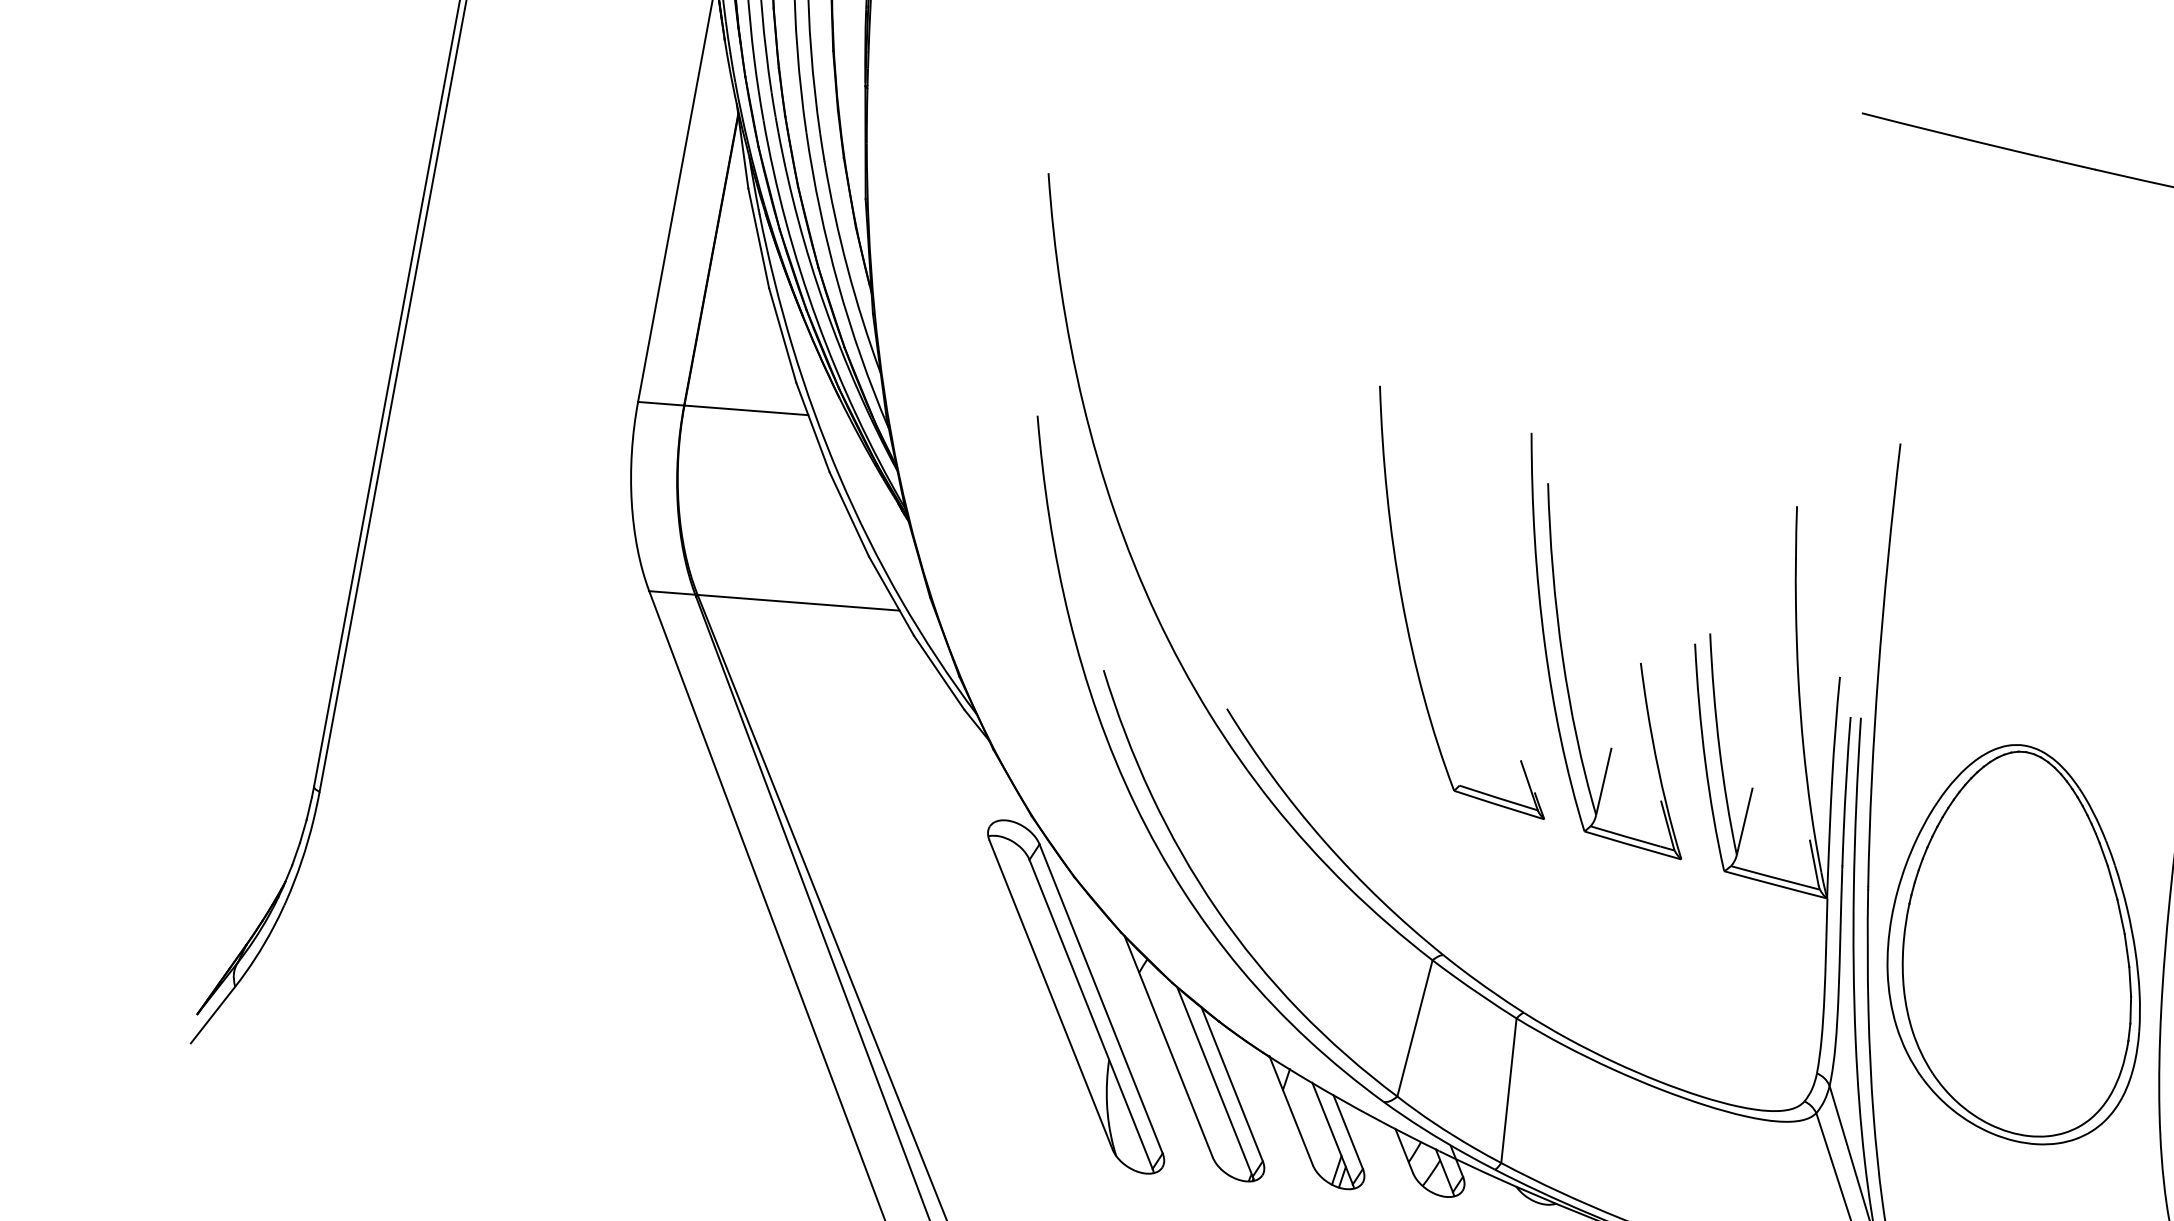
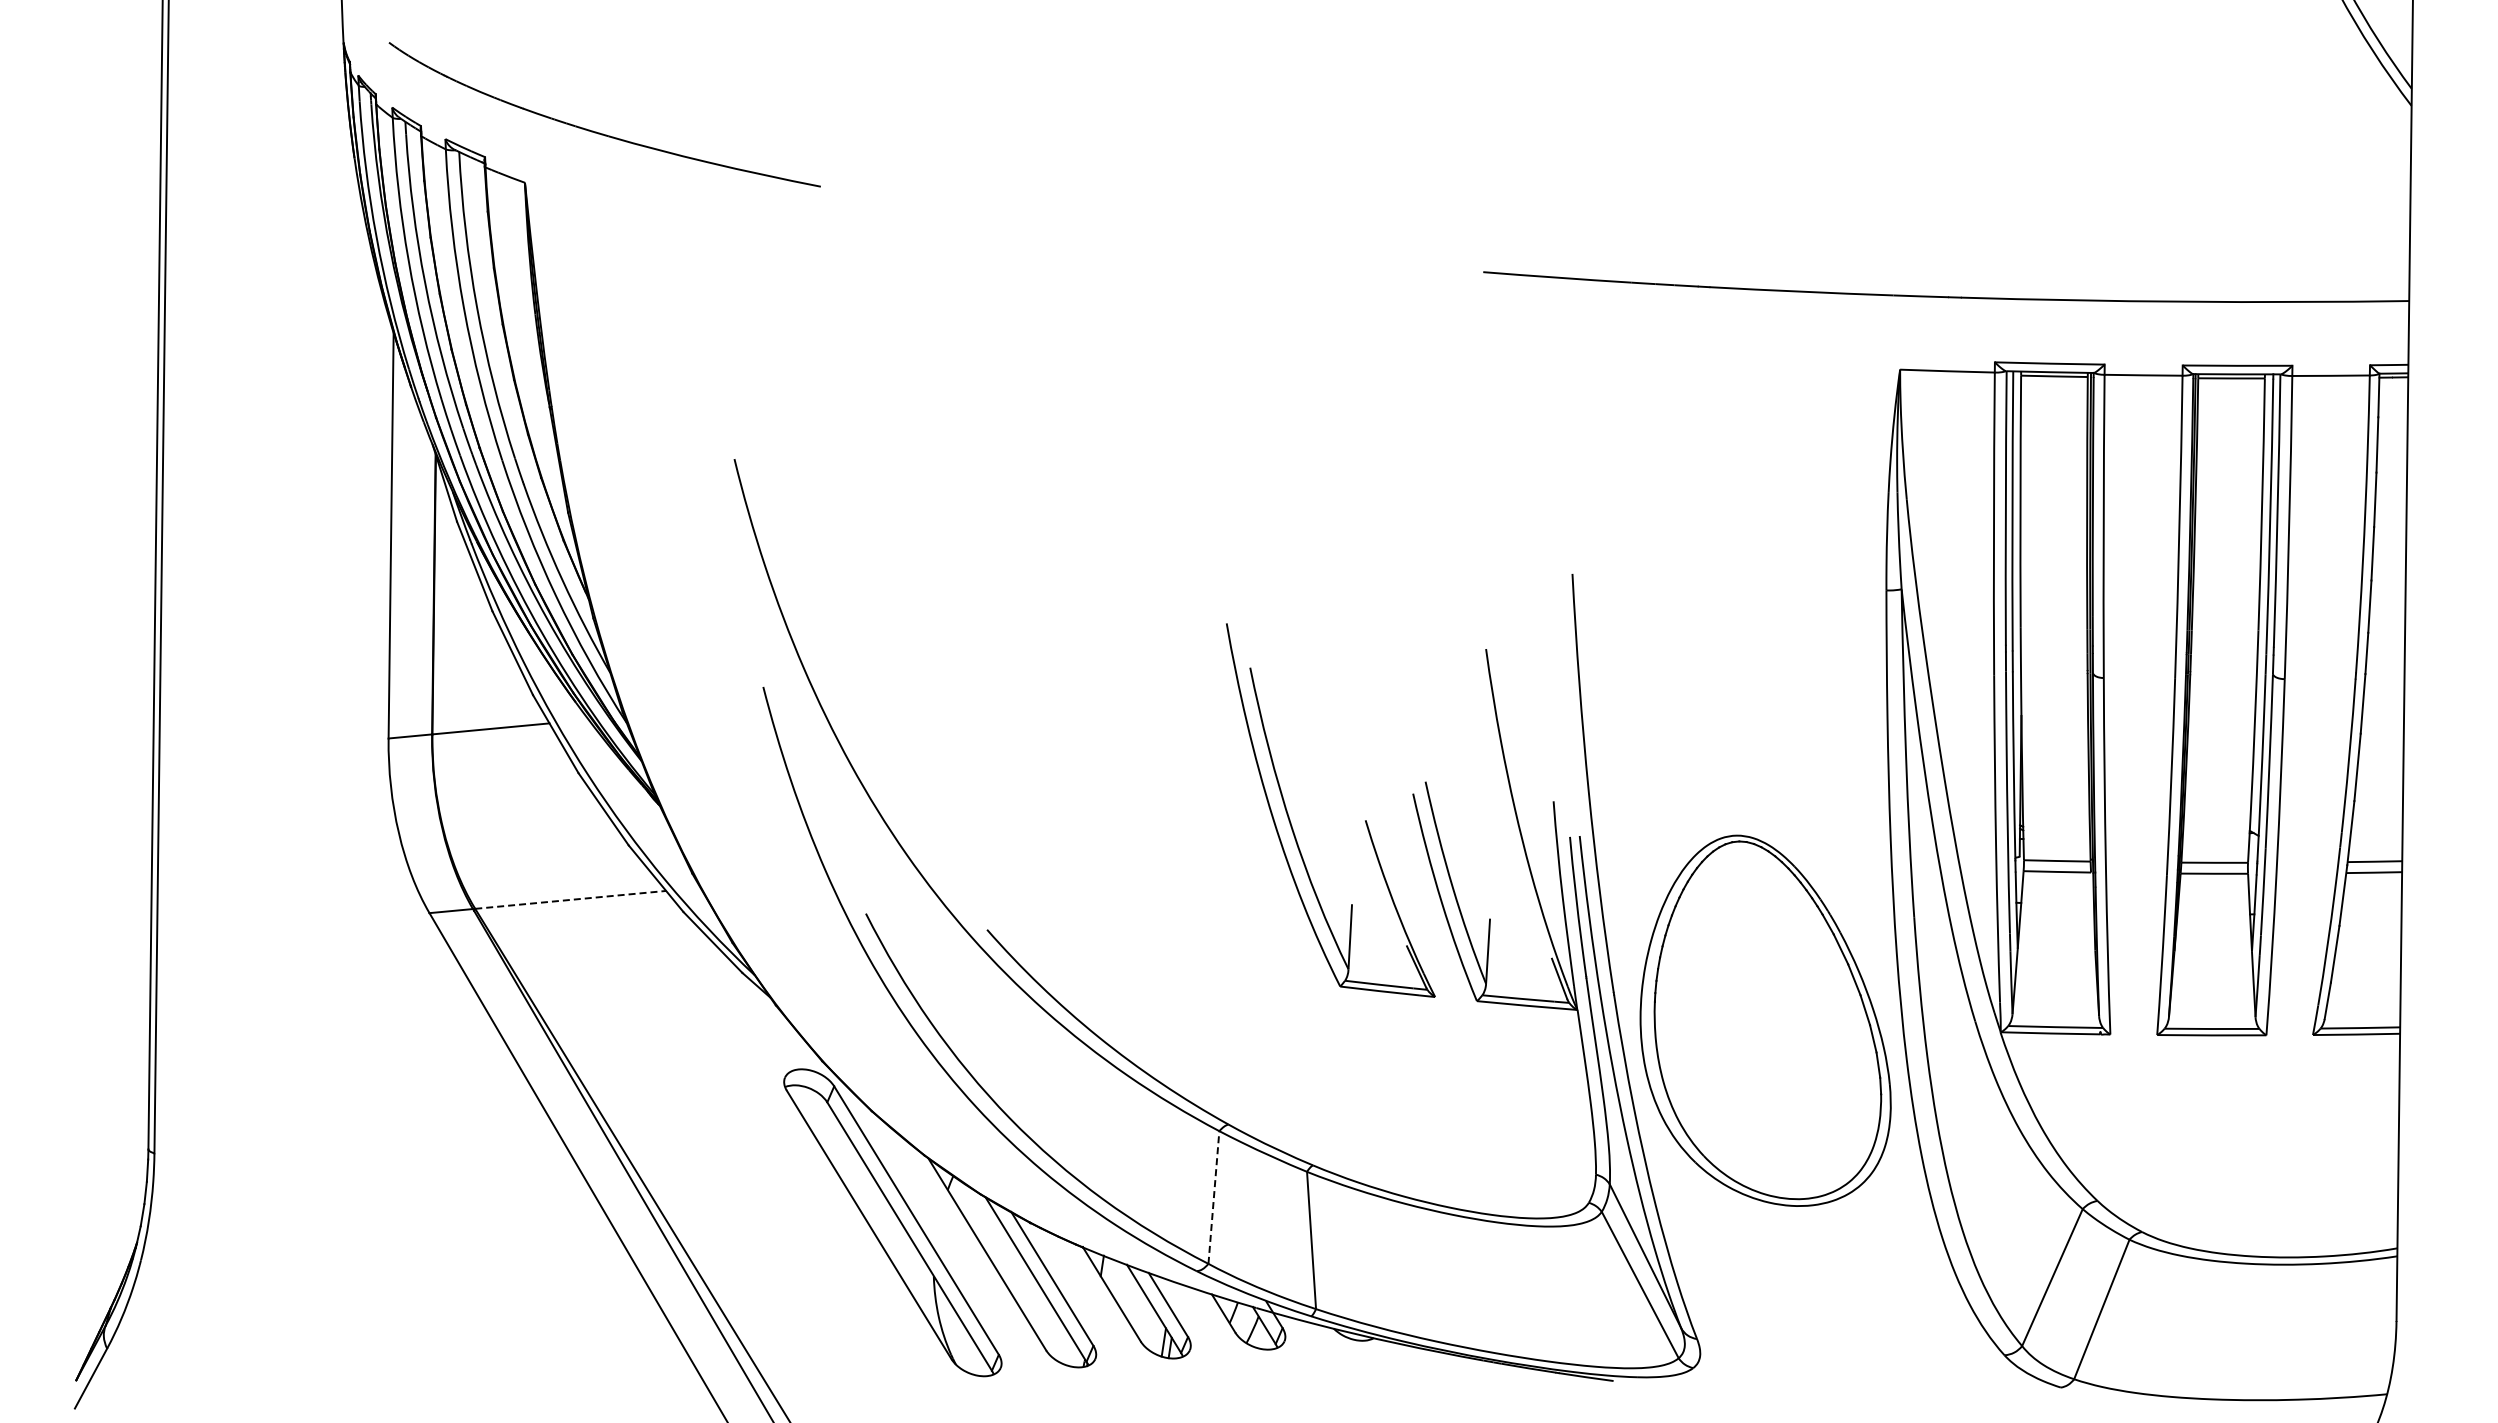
line: (798, 602) -> (570, 899), solid -> dashed
part: (1405, 612) -> (1138, 811), removed
line: (1414, 1028) -> (1213, 1197), solid -> dashed

